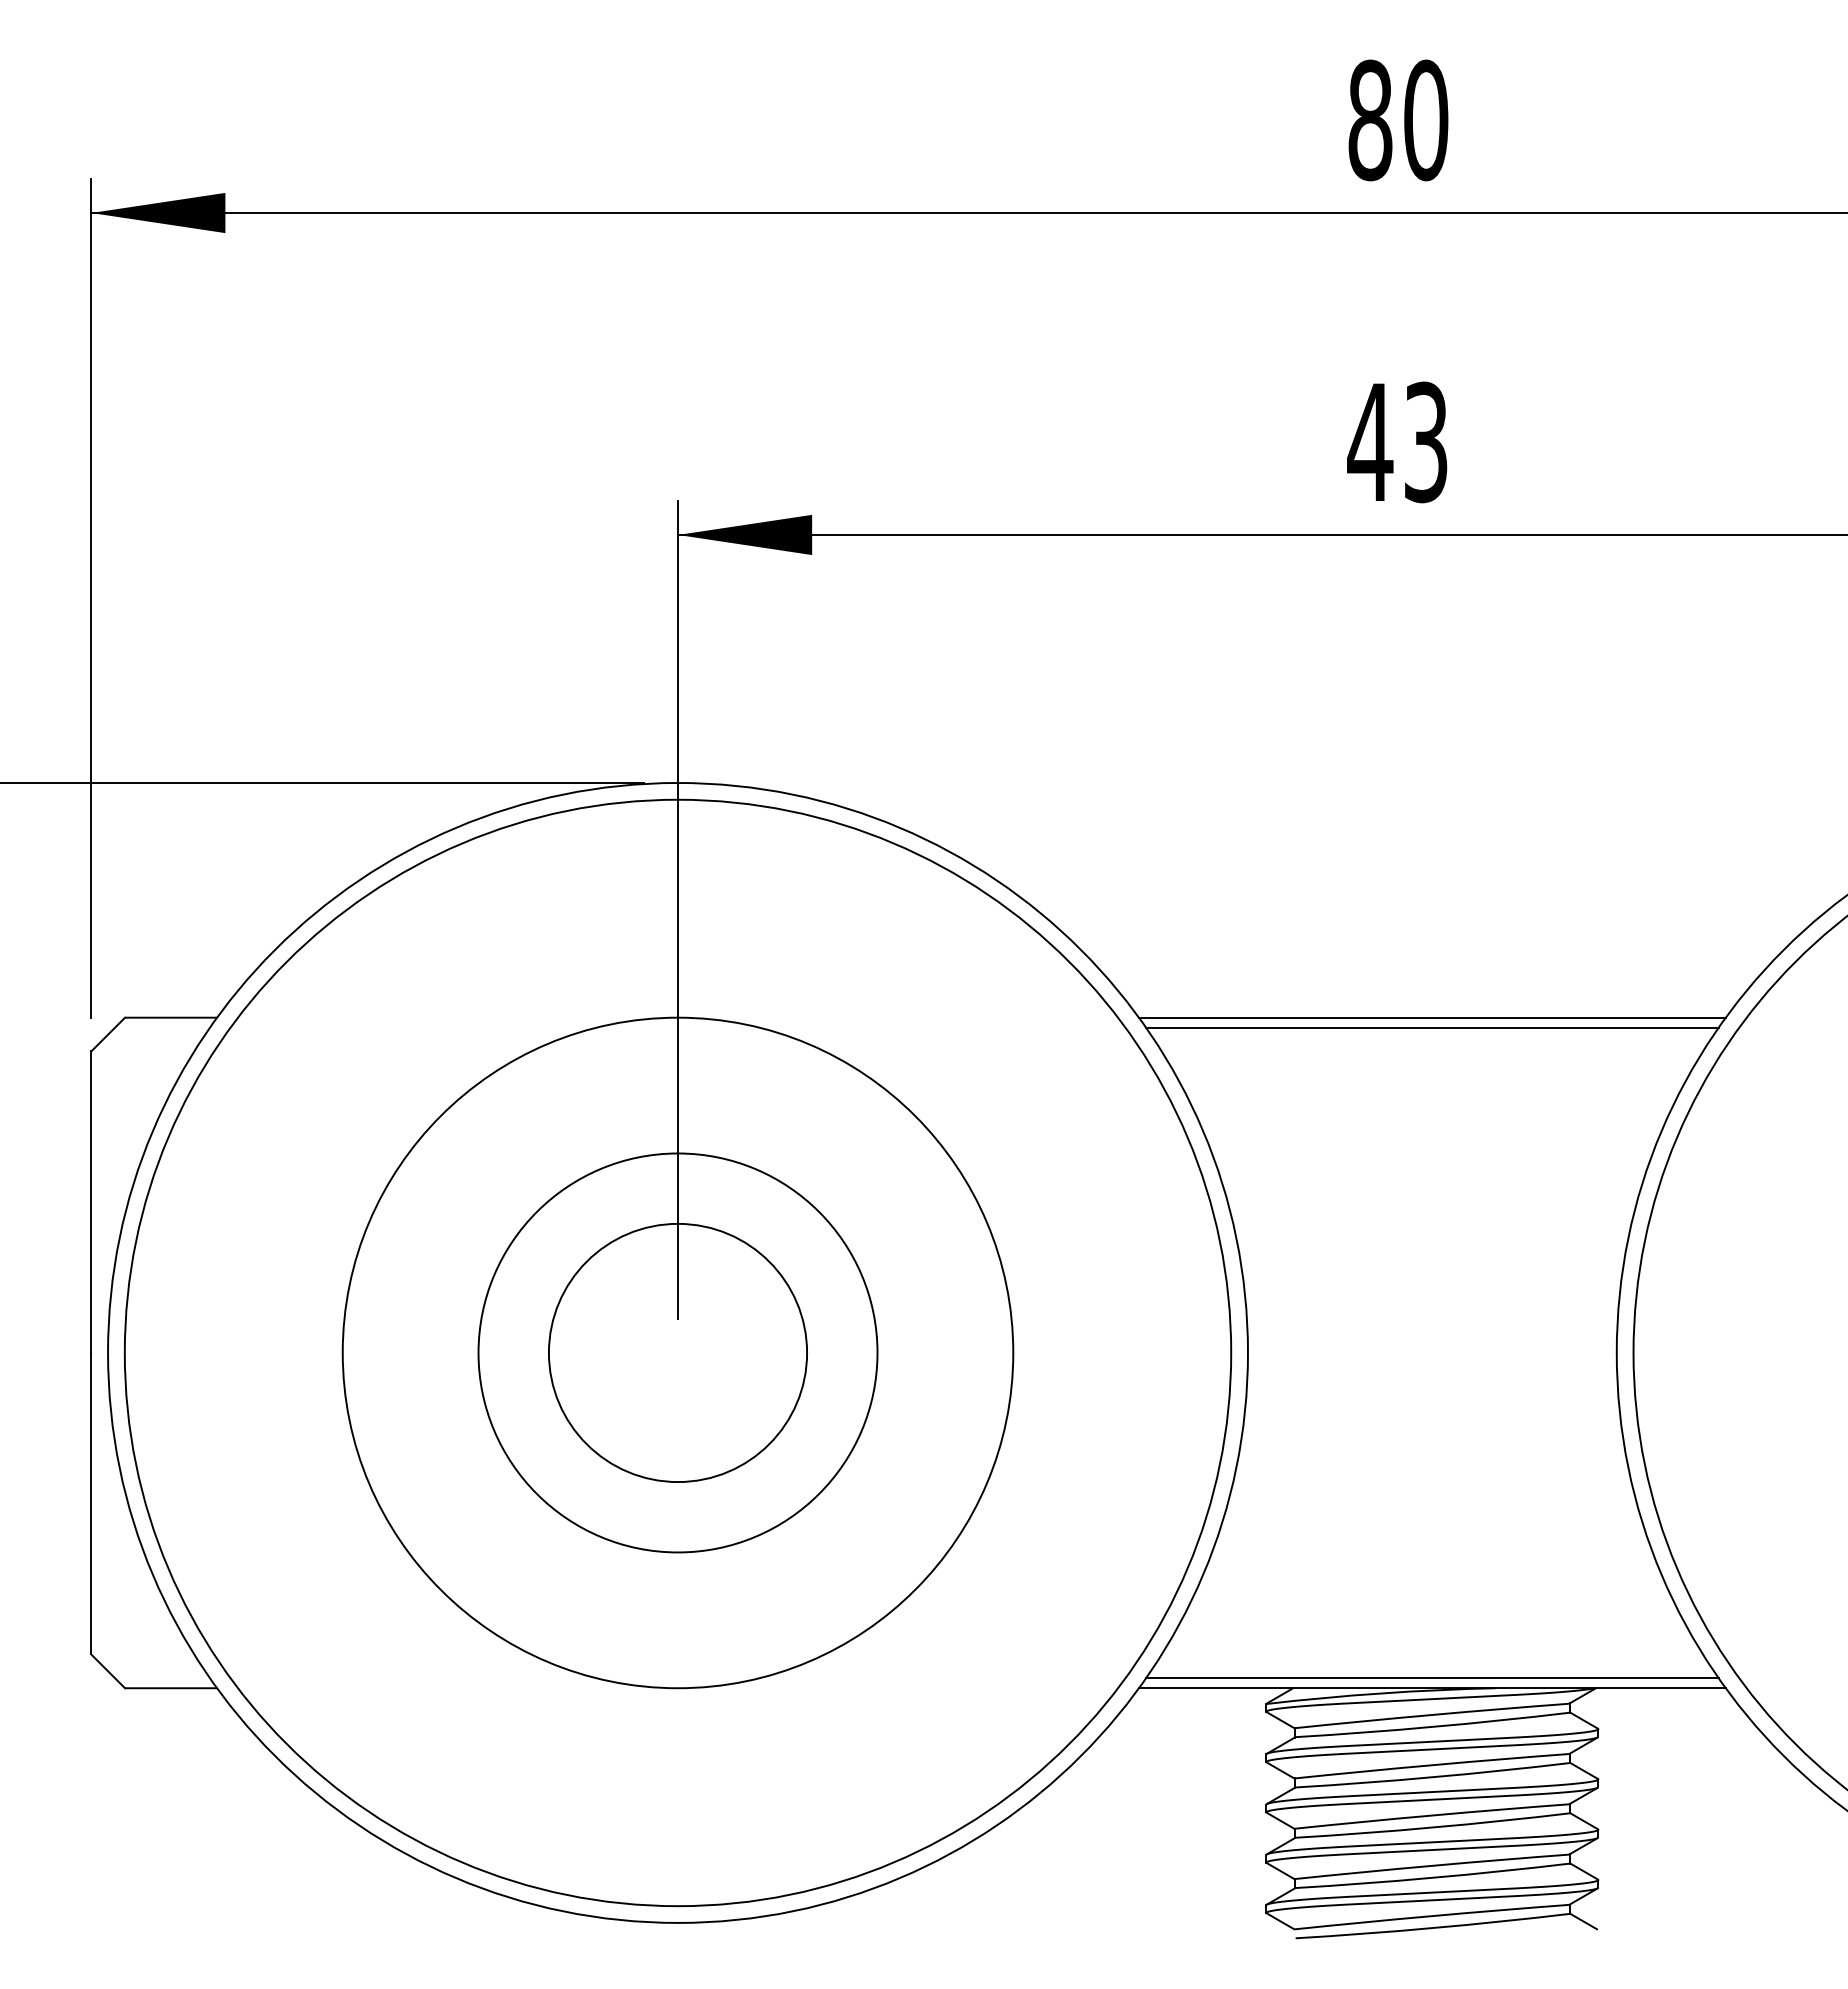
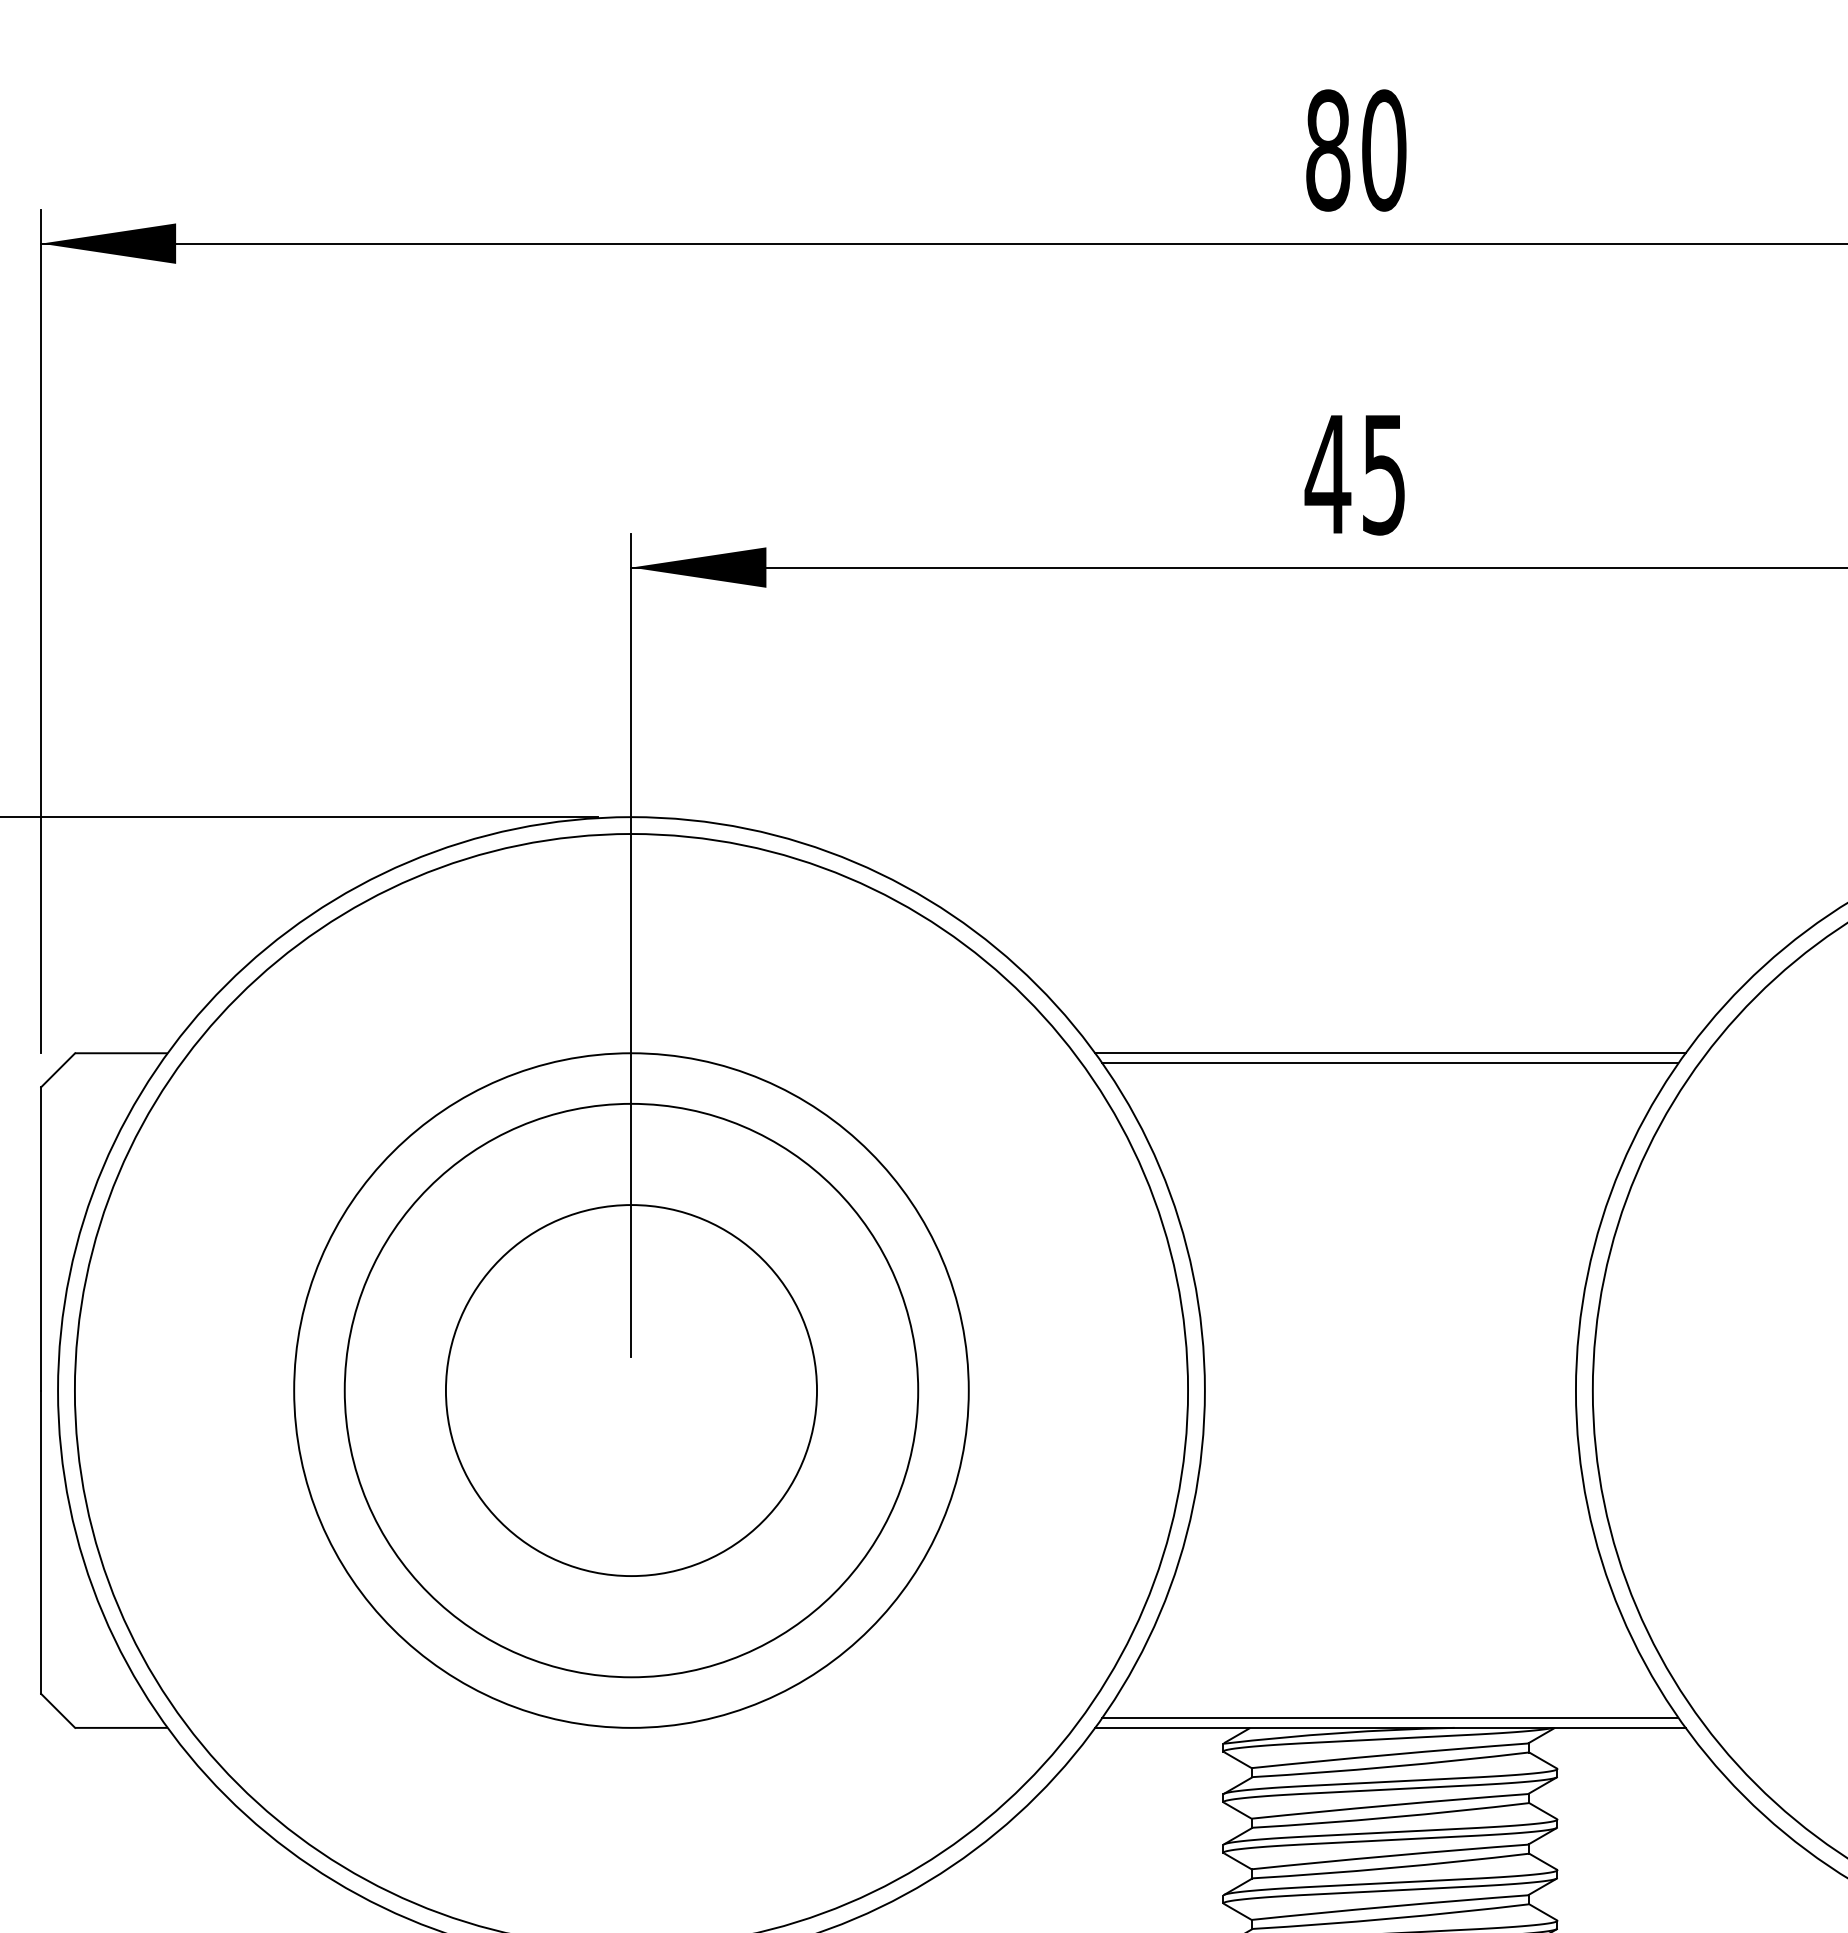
text: (1426, 441) -> (1384, 473), 43 -> 45
circle: (677, 1352) -> (630, 1390), size x1.43
circle: (678, 1352) -> (631, 1390), size x1.43

